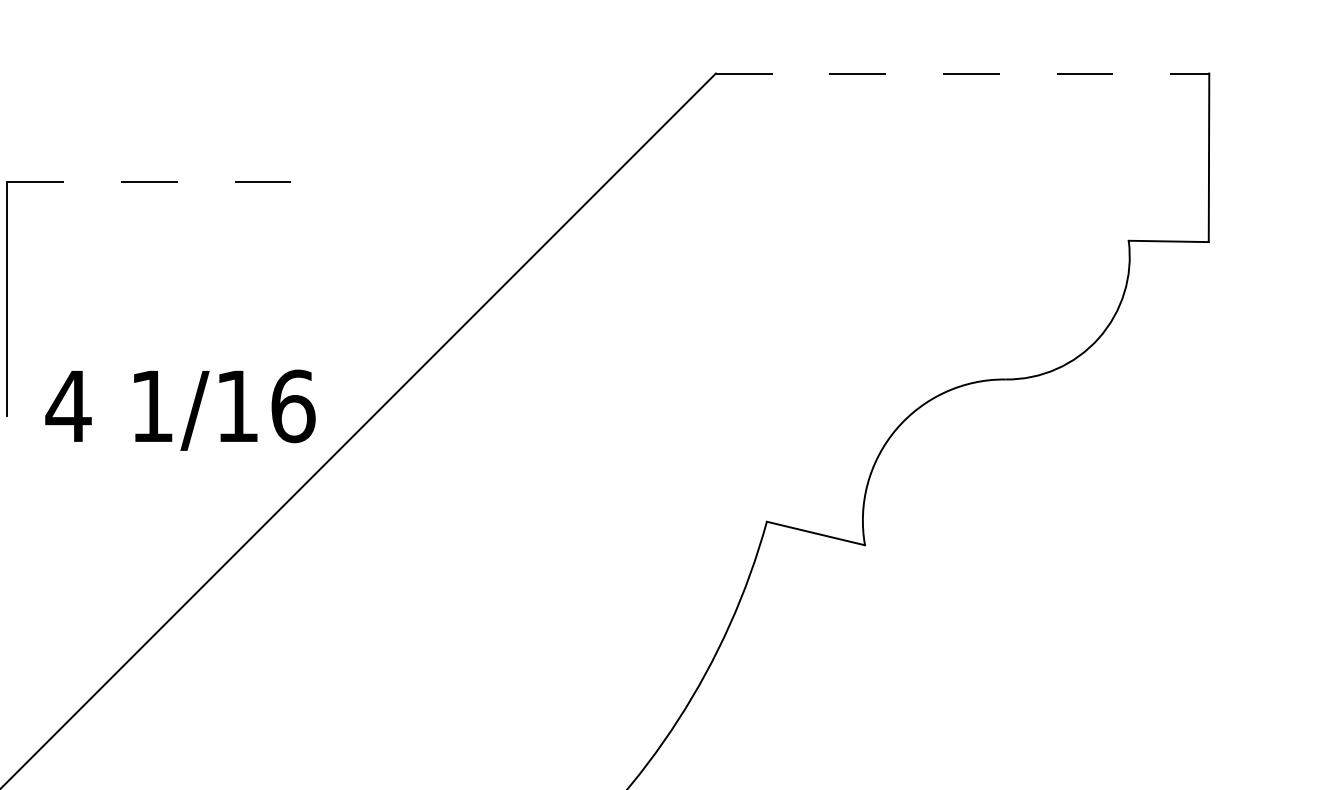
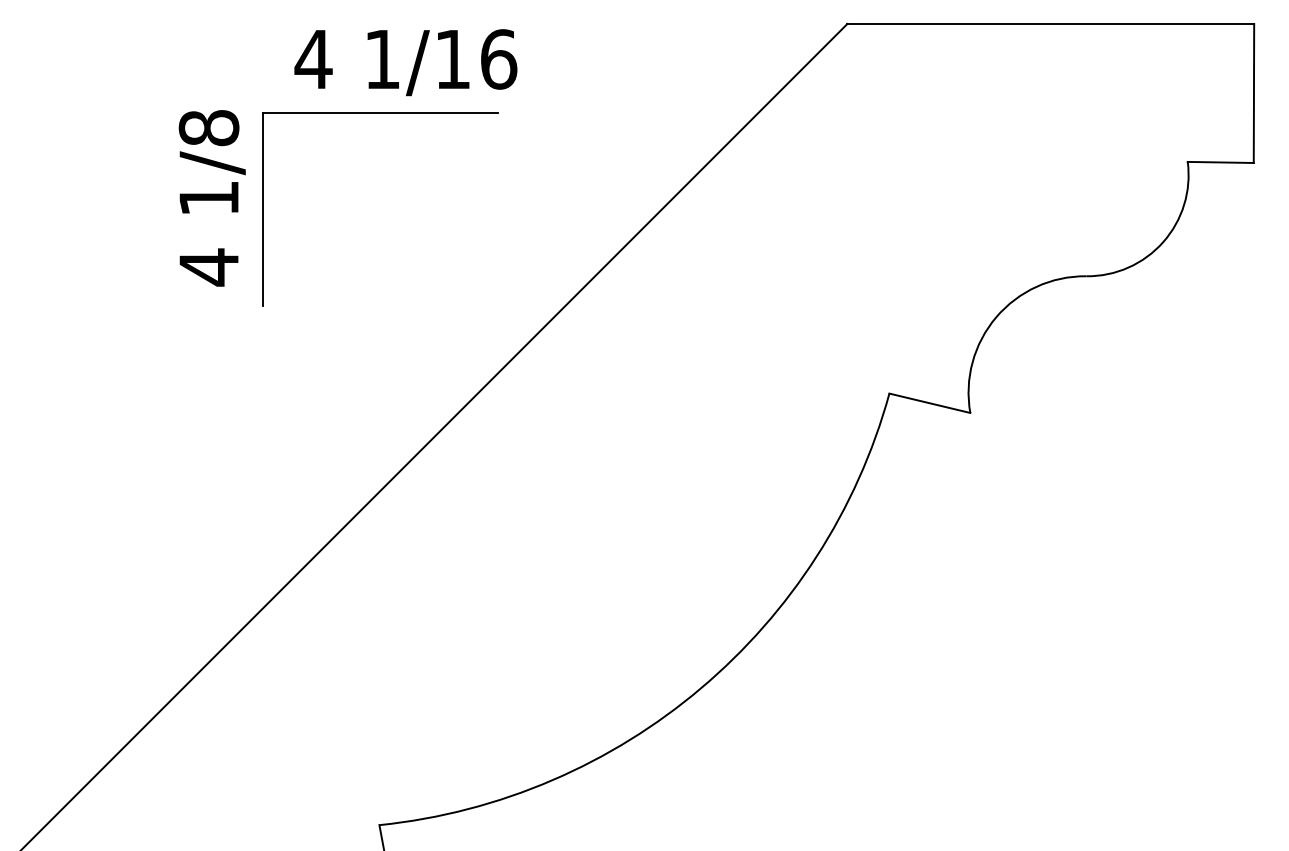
line: (963, 74) -> (1051, 24), dashed -> solid
line: (150, 182) -> (381, 113), dashed -> solid
text: (179, 410) -> (405, 62), moved

